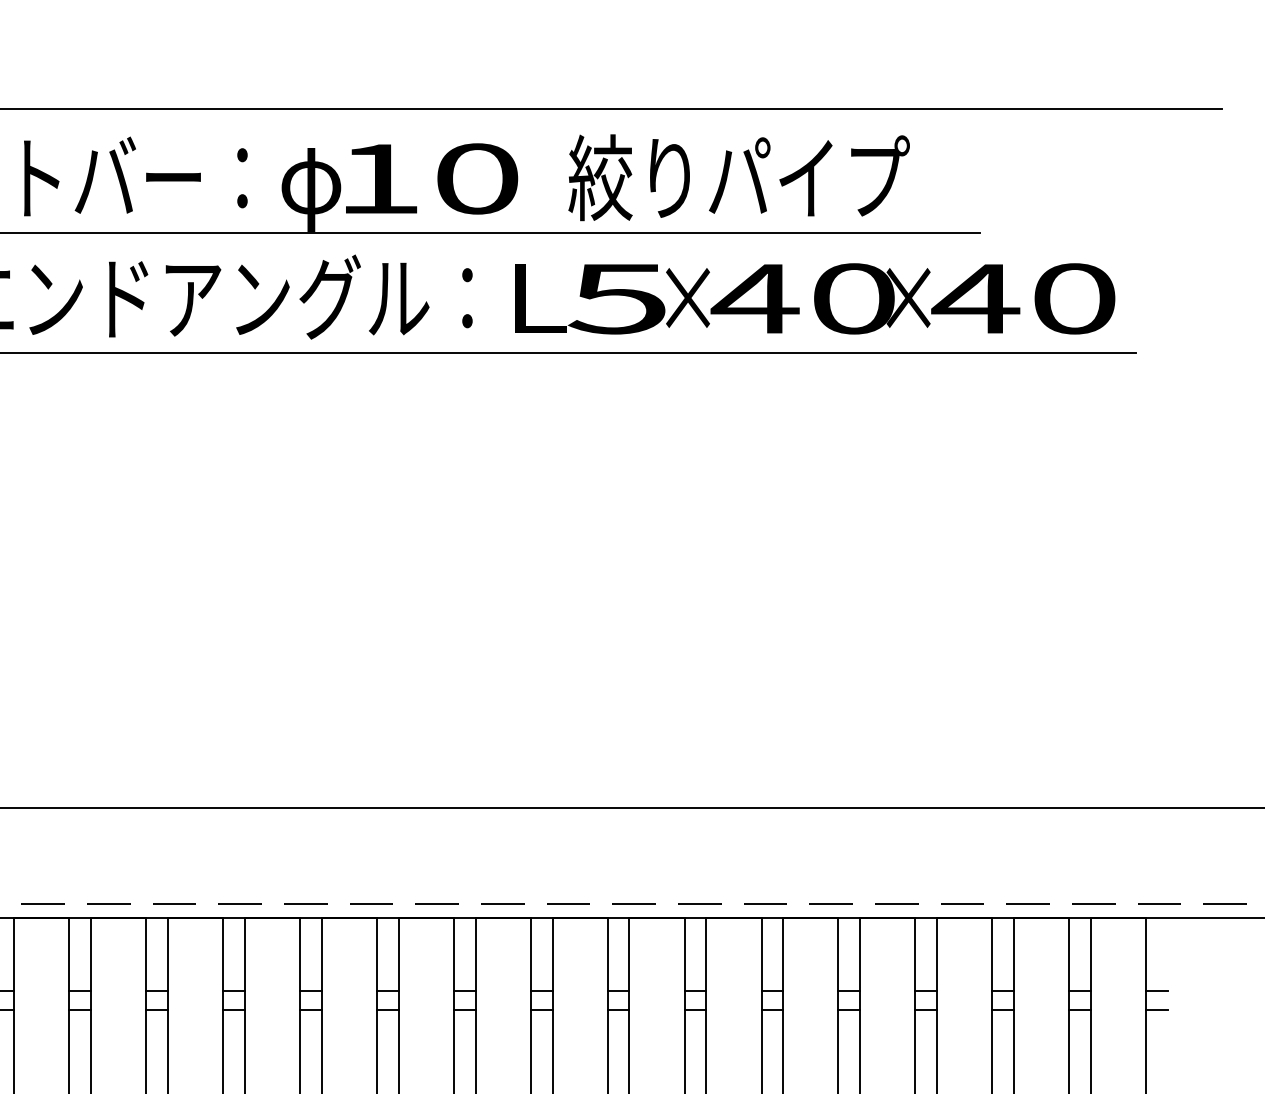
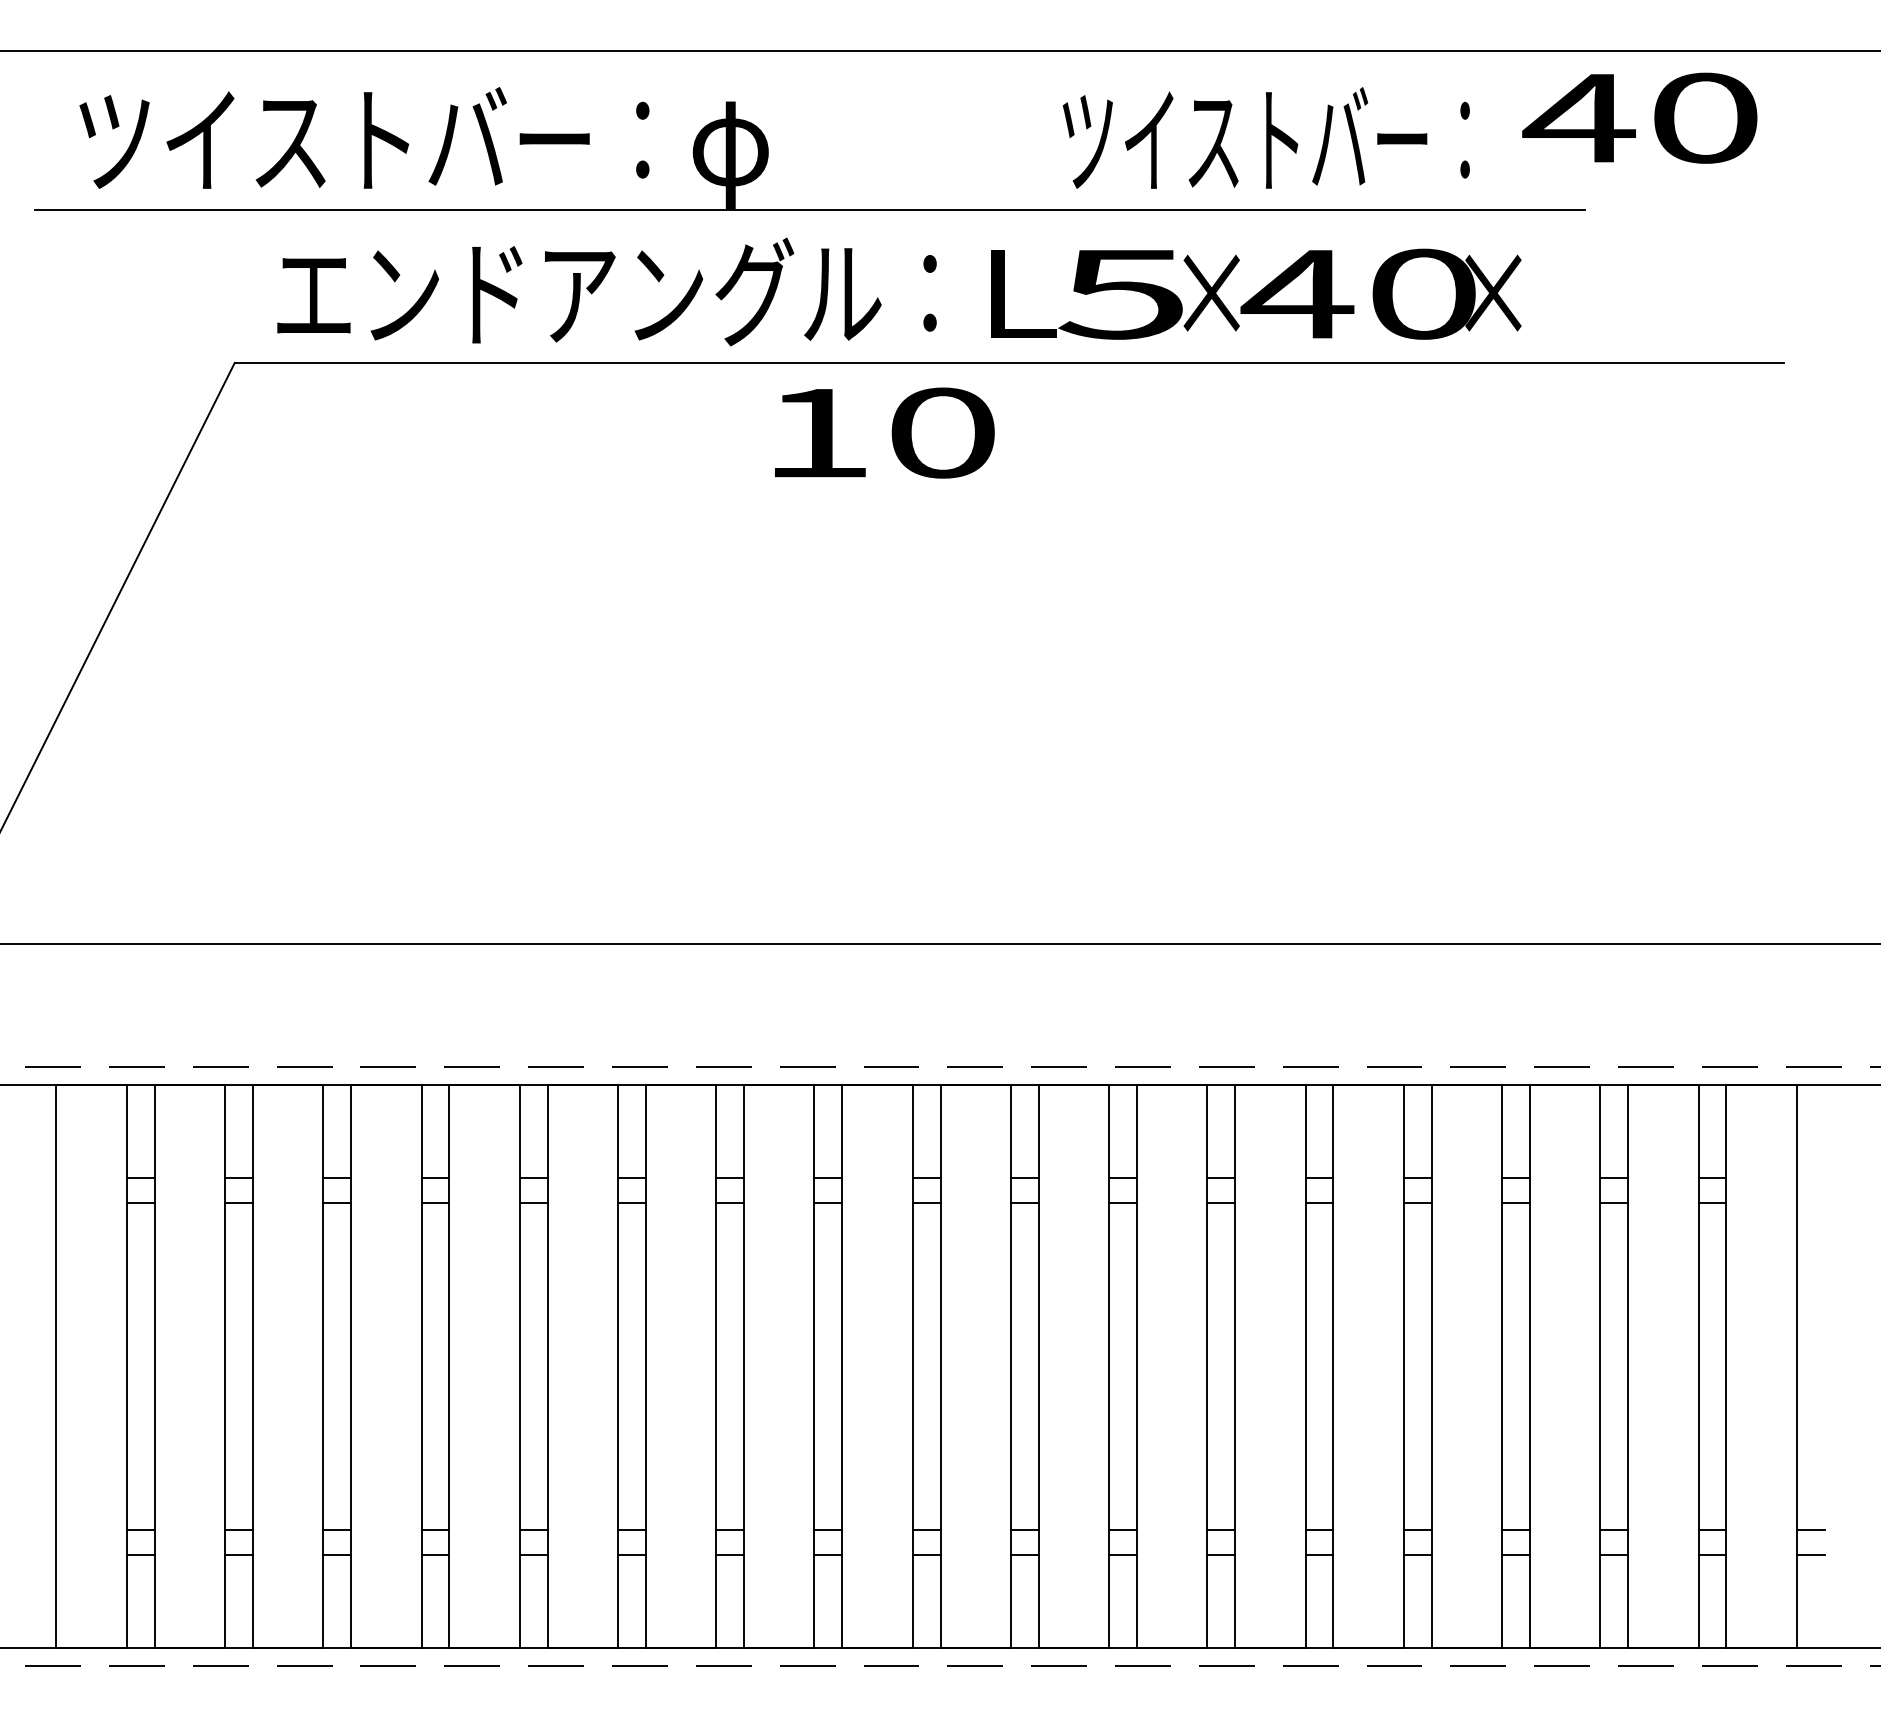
text: (738, 177) -> (1276, 139), 絞りパイプ -> ツイストバー：
text: (431, 178) -> (884, 432), moved
text: (1023, 298) -> (1639, 117), moved
line: (1156, 991) -> (1810, 1178), removed
line: (1156, 1010) -> (1810, 1202), removed

